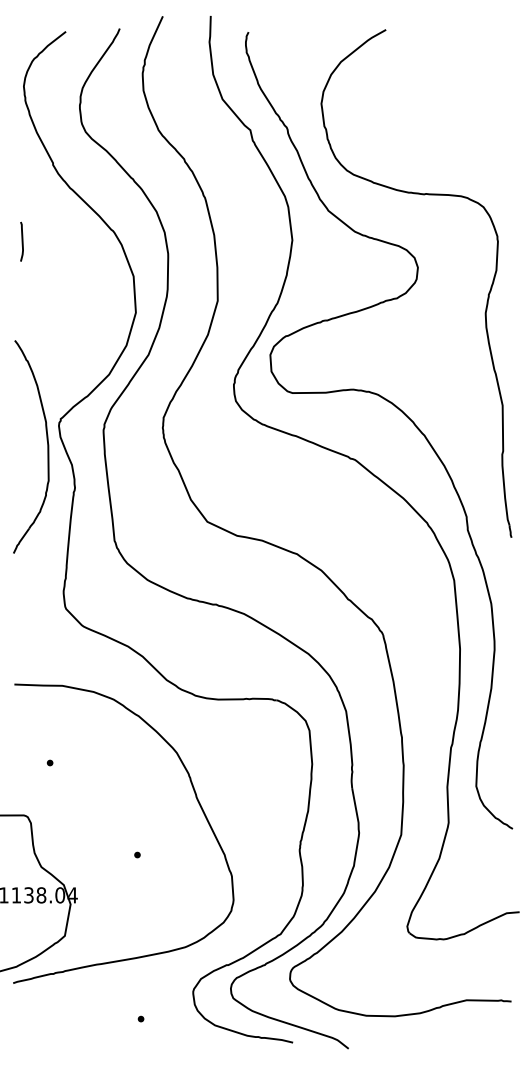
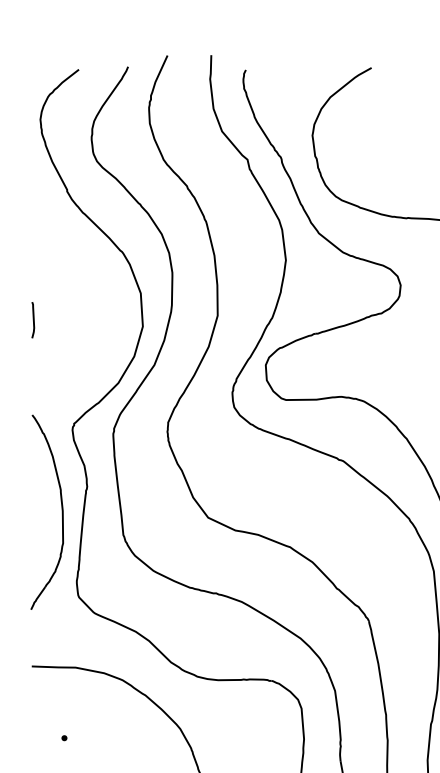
curve: (21, 241) -> (32, 319), moved
part: (47, 446) -> (62, 511), moved

